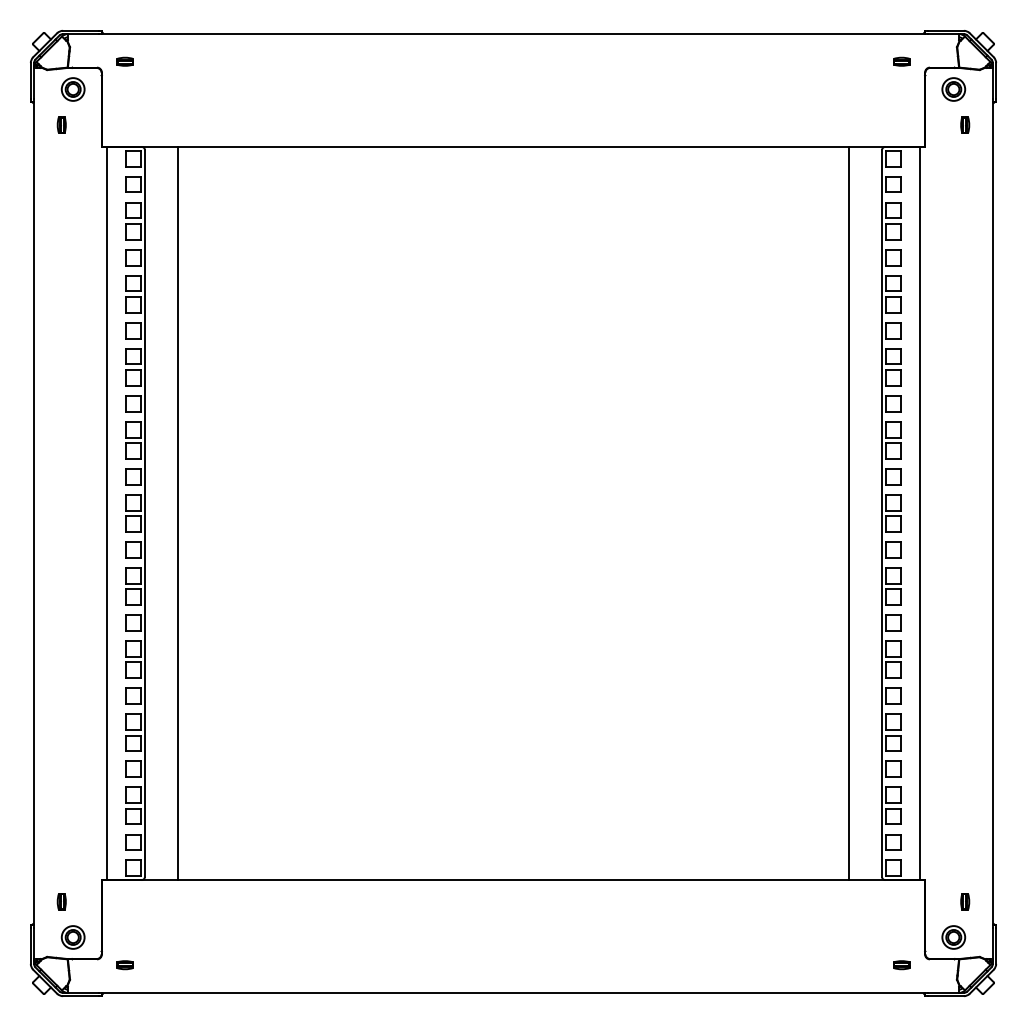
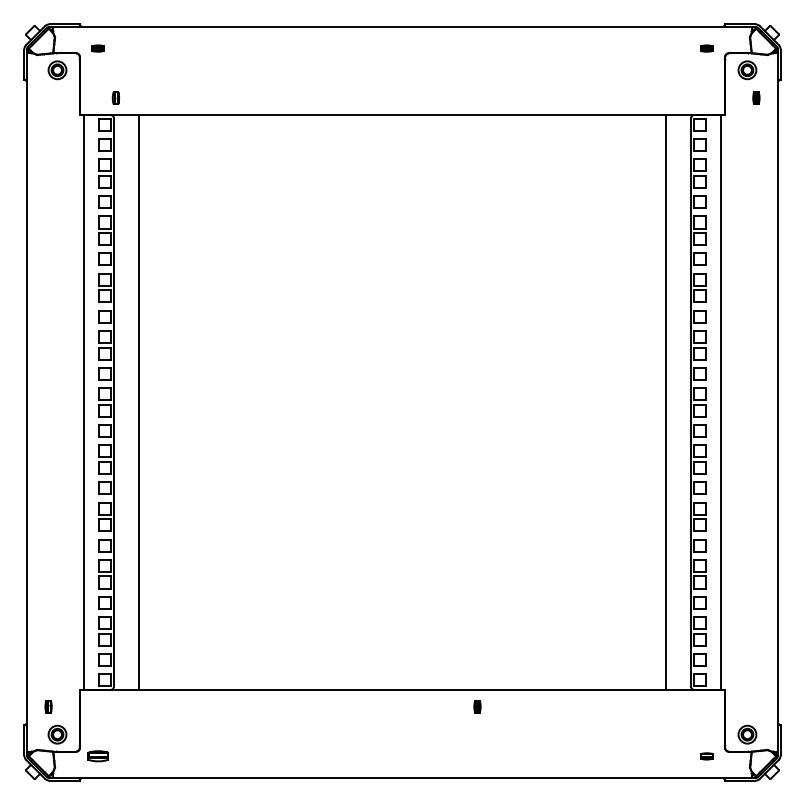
part: (61, 124) -> (115, 97), moved
part: (965, 901) -> (477, 706), moved
part: (124, 965) -> (97, 756), size x1.6

